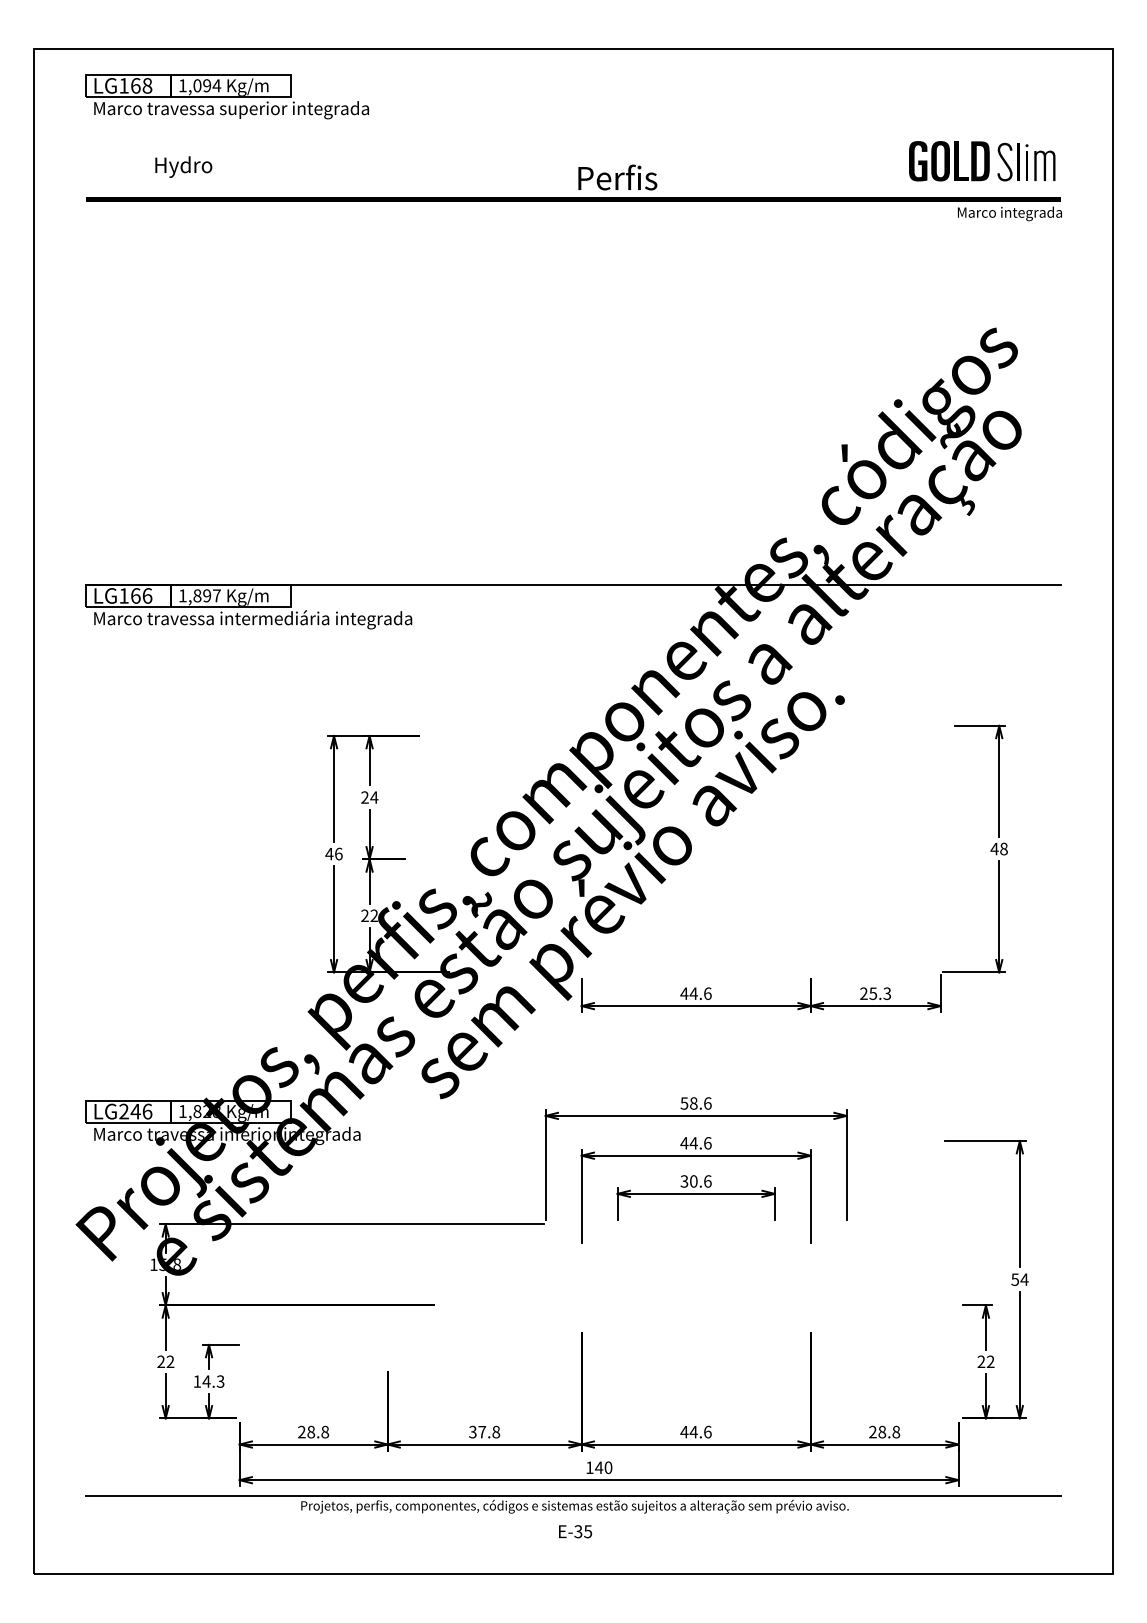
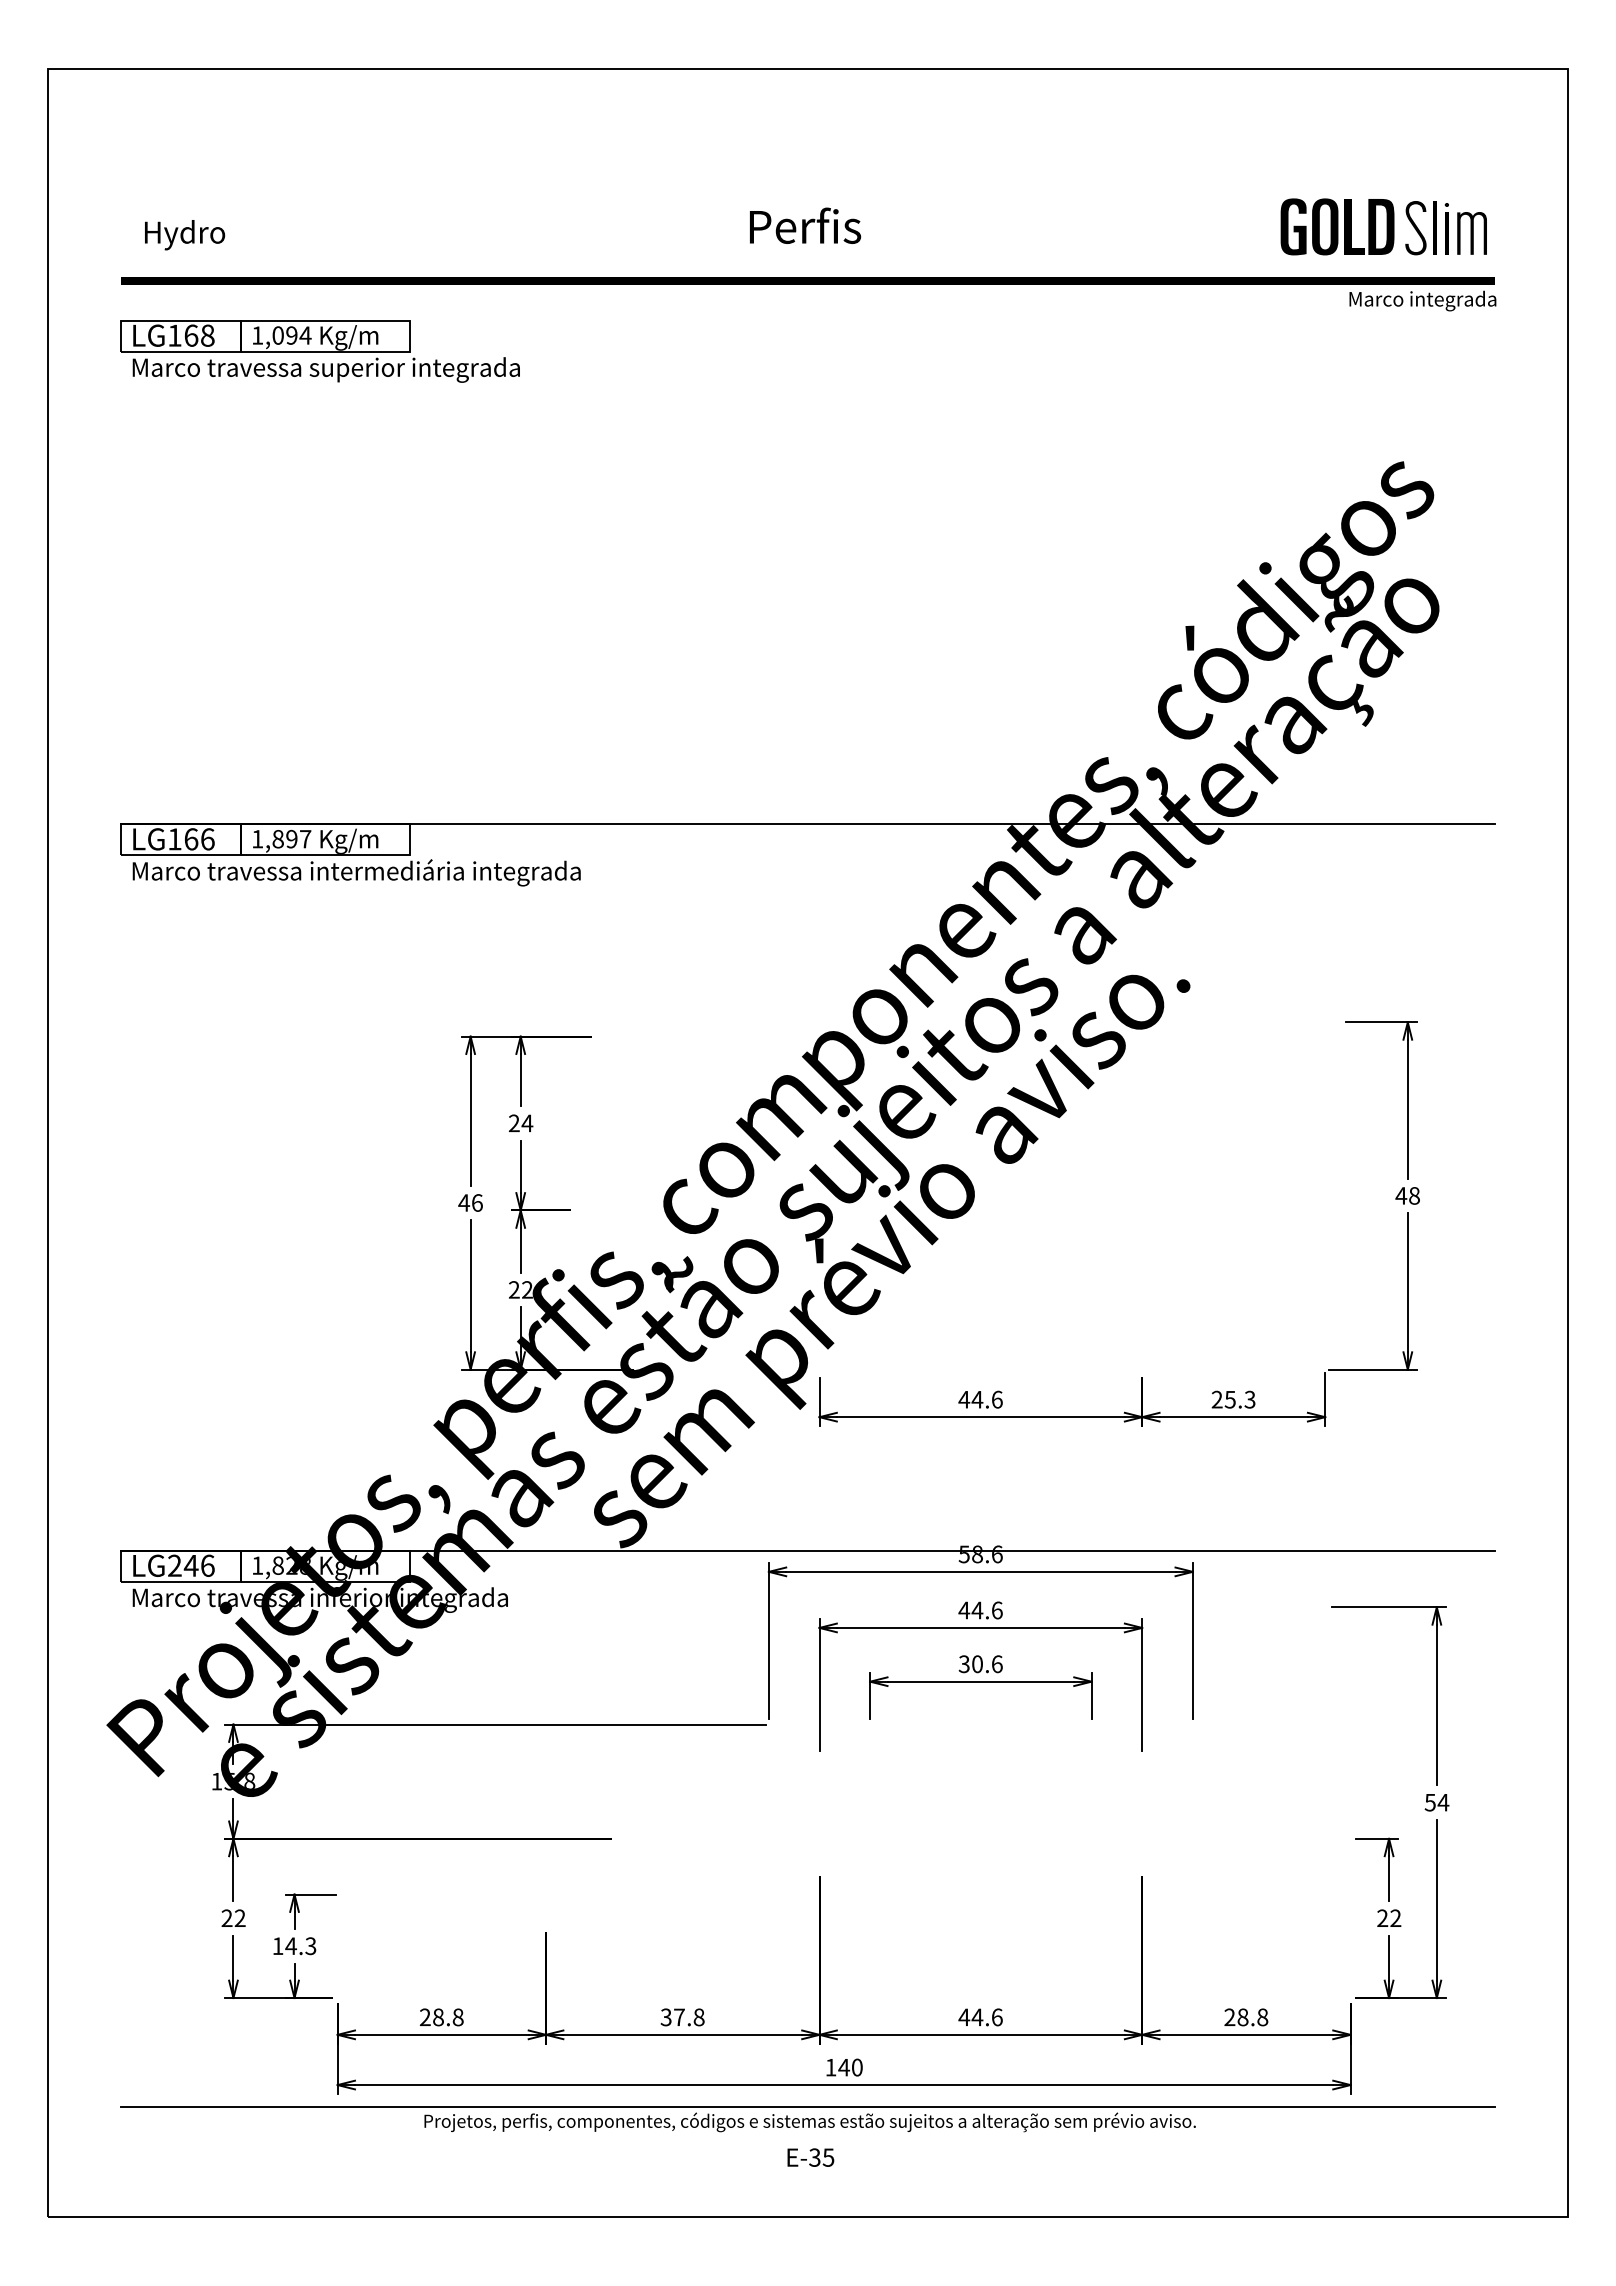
part: (226, 97) -> (319, 351), moved
text: (184, 167) -> (185, 235), moved
text: (617, 177) -> (805, 225), moved
line: (573, 1100) -> (807, 1550), added

